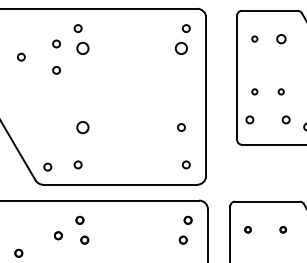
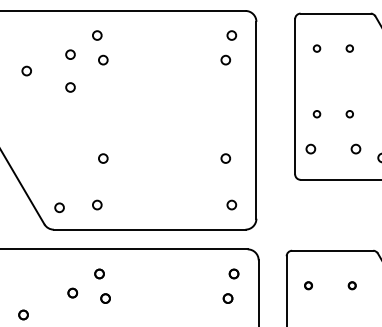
circle: (280, 39) -> (349, 48), size x0.62
circle: (83, 47) -> (103, 59), size x0.62
circle: (181, 47) -> (225, 59), size x0.62
circle: (83, 127) -> (103, 158), size x0.62

